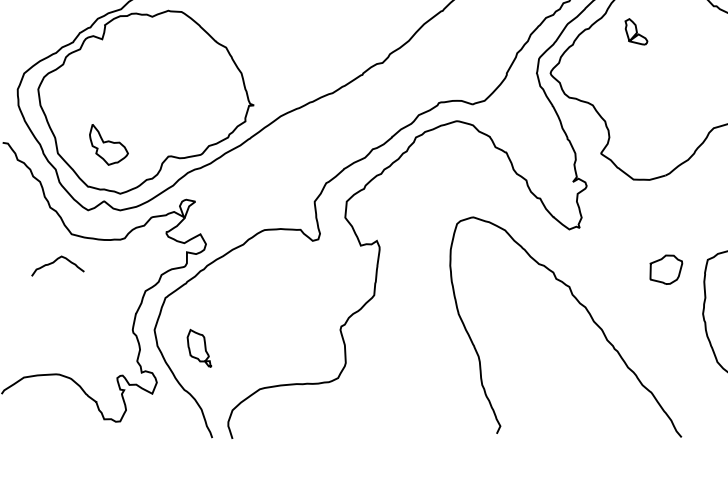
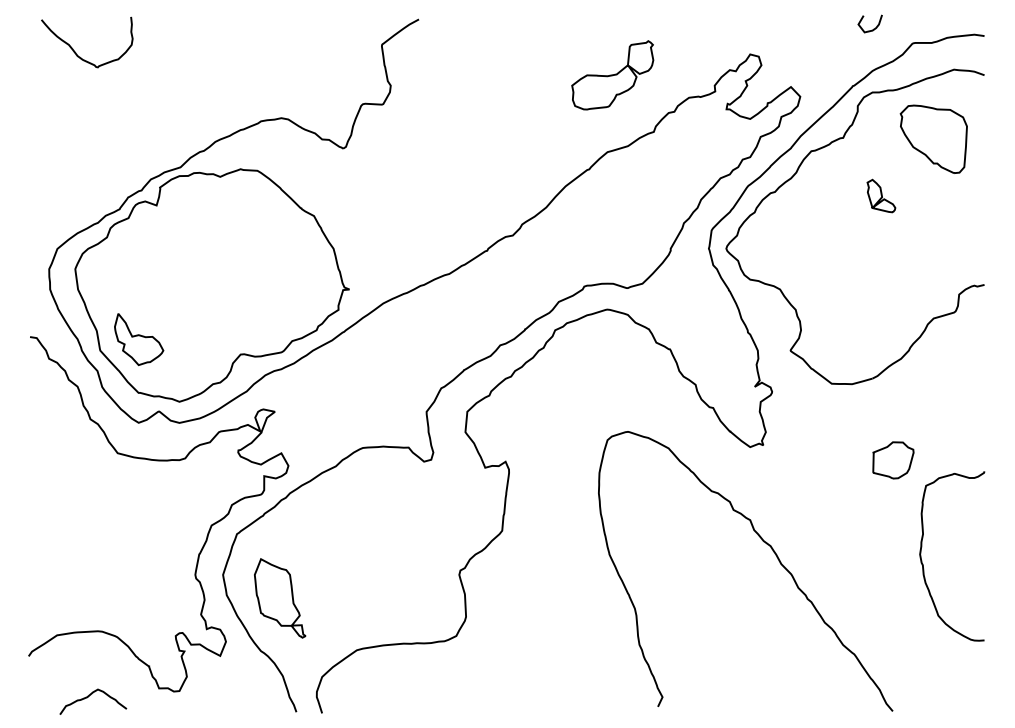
part: (636, 31) -> (881, 195), moved
part: (109, 144) -> (139, 339), moved
curve: (54, 261) -> (89, 696), moved
part: (666, 269) -> (893, 460), moved
part: (199, 348) -> (280, 598), size x1.67

